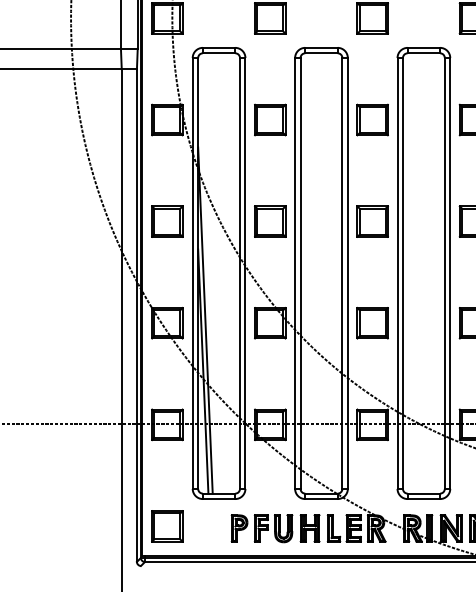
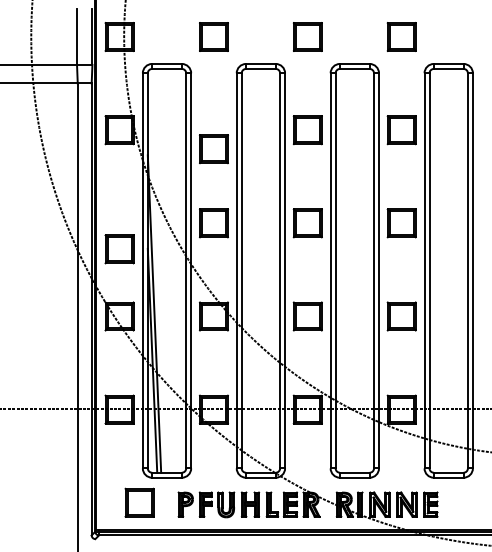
part: (269, 120) -> (213, 149), moved
part: (167, 221) -> (119, 249), moved
part: (167, 526) -> (139, 502), moved

